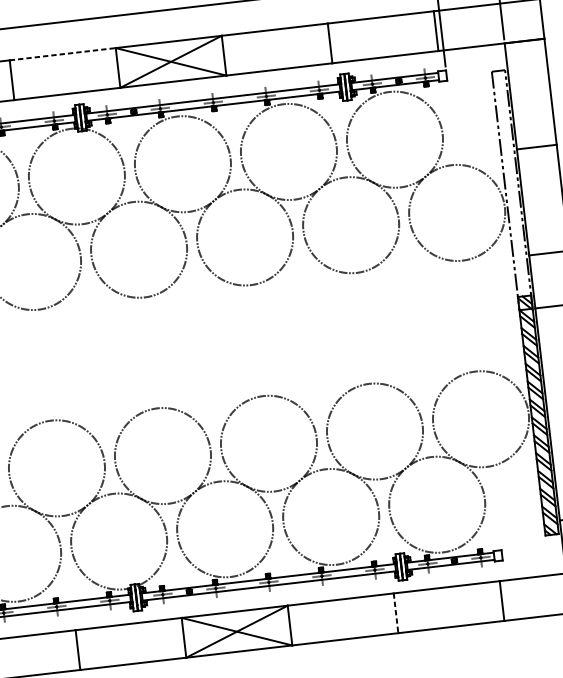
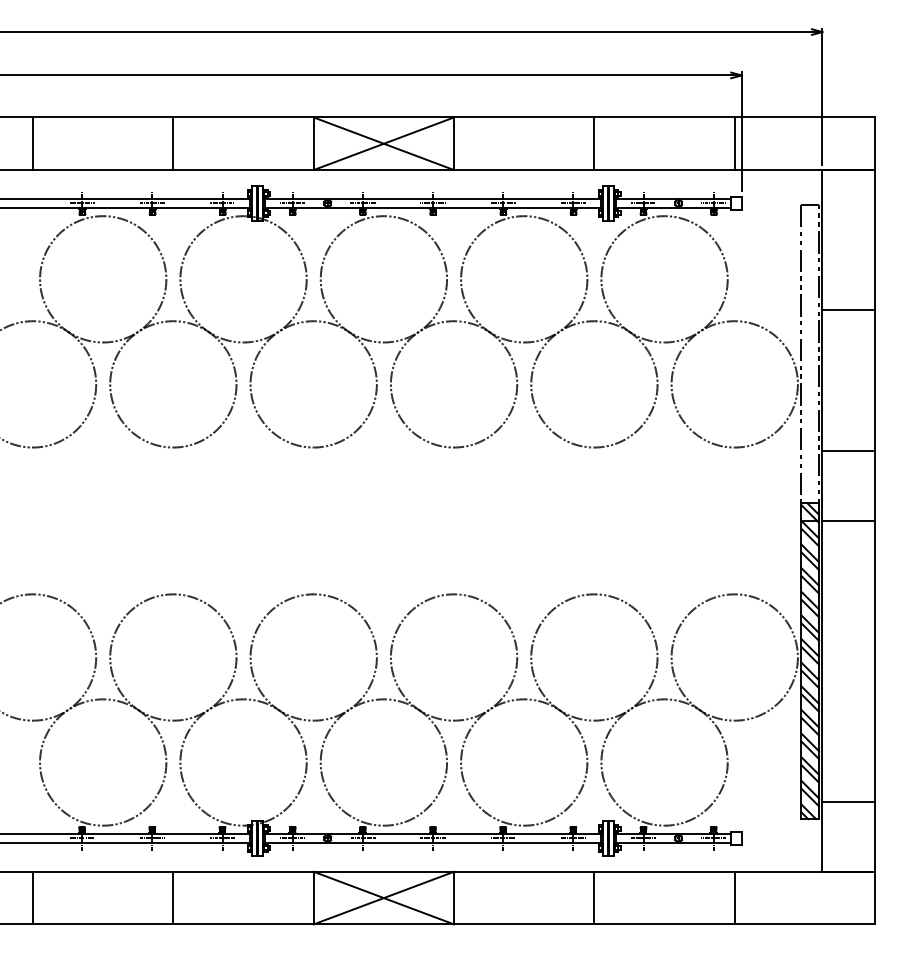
line: (63, 54) -> (244, 117), dashed -> solid
line: (396, 613) -> (594, 898), dashed -> solid

